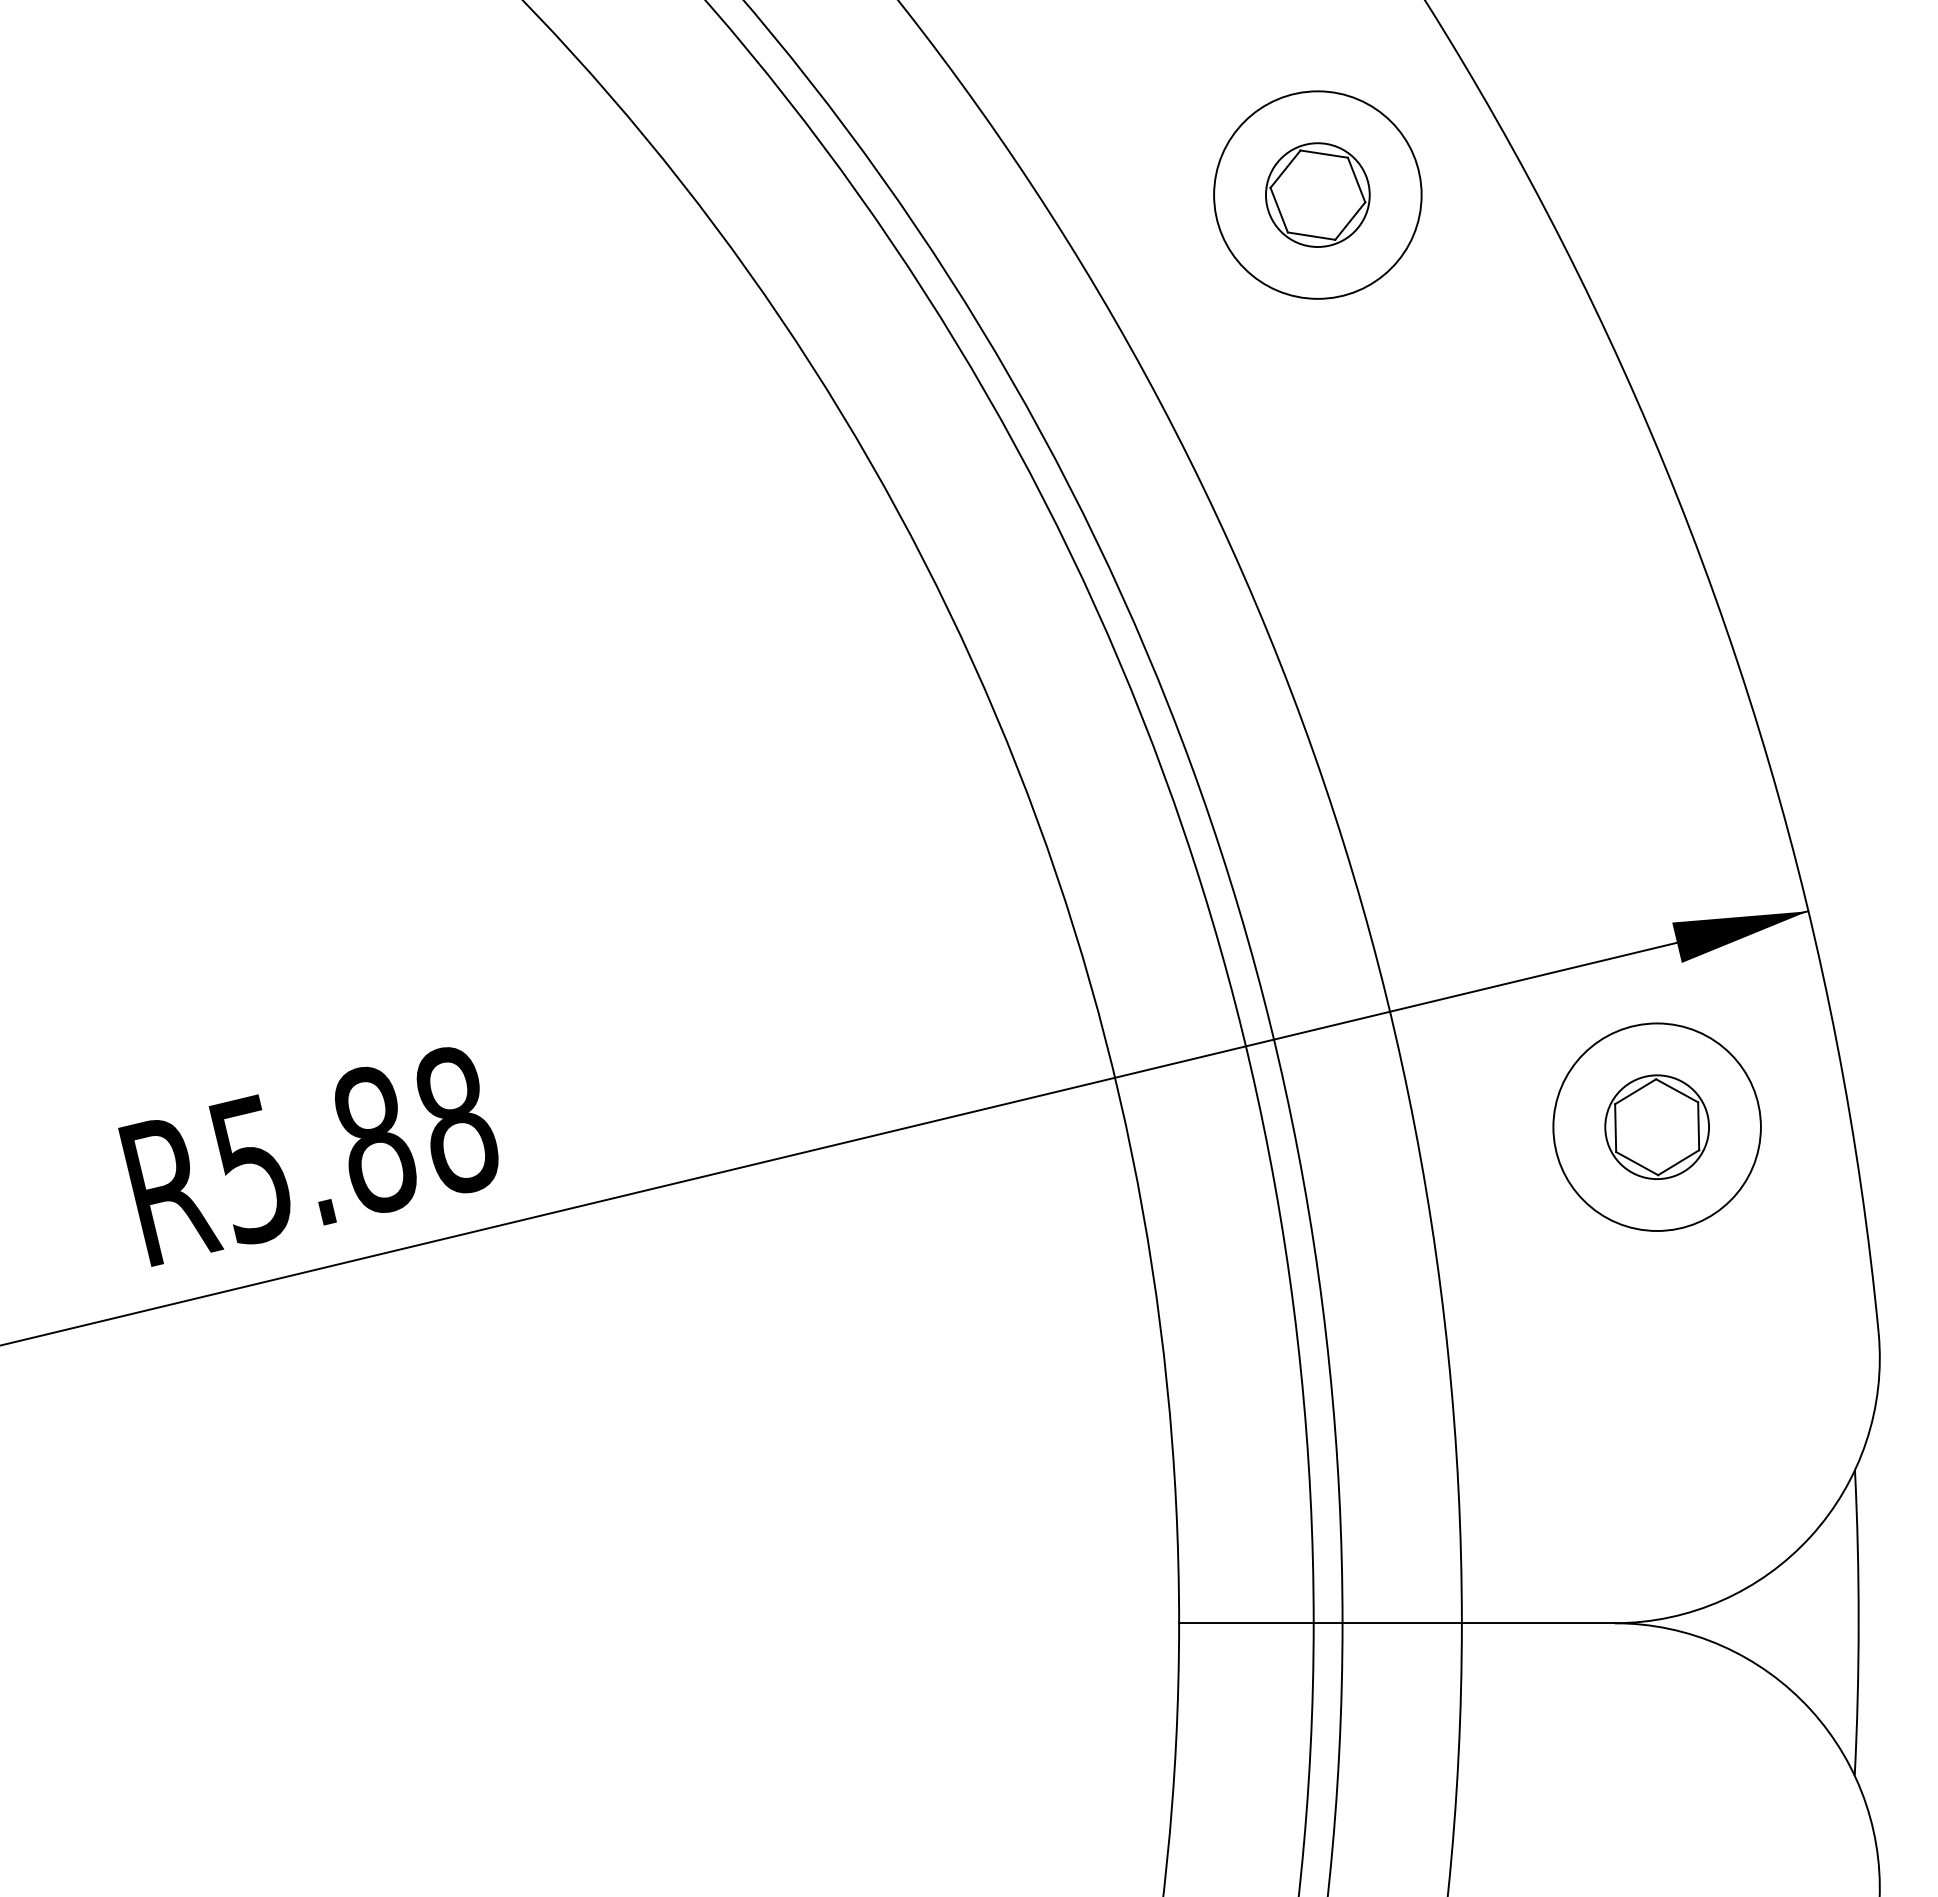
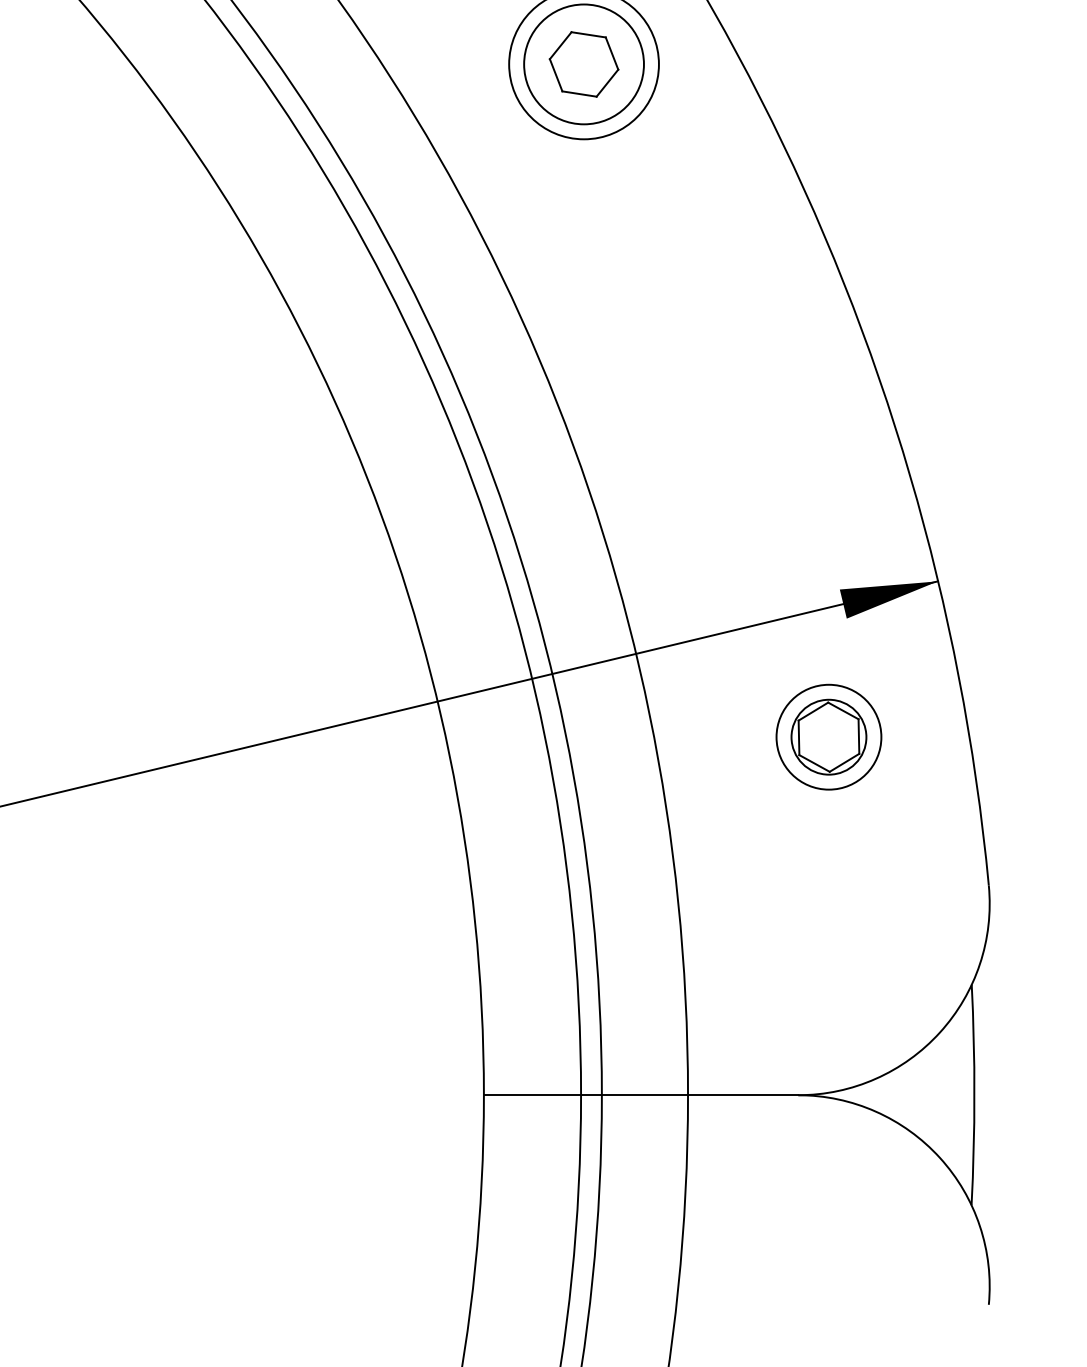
circle: (1317, 195) -> (583, 64), size x1.6
circle: (1656, 1126) -> (828, 736), size x0.7

